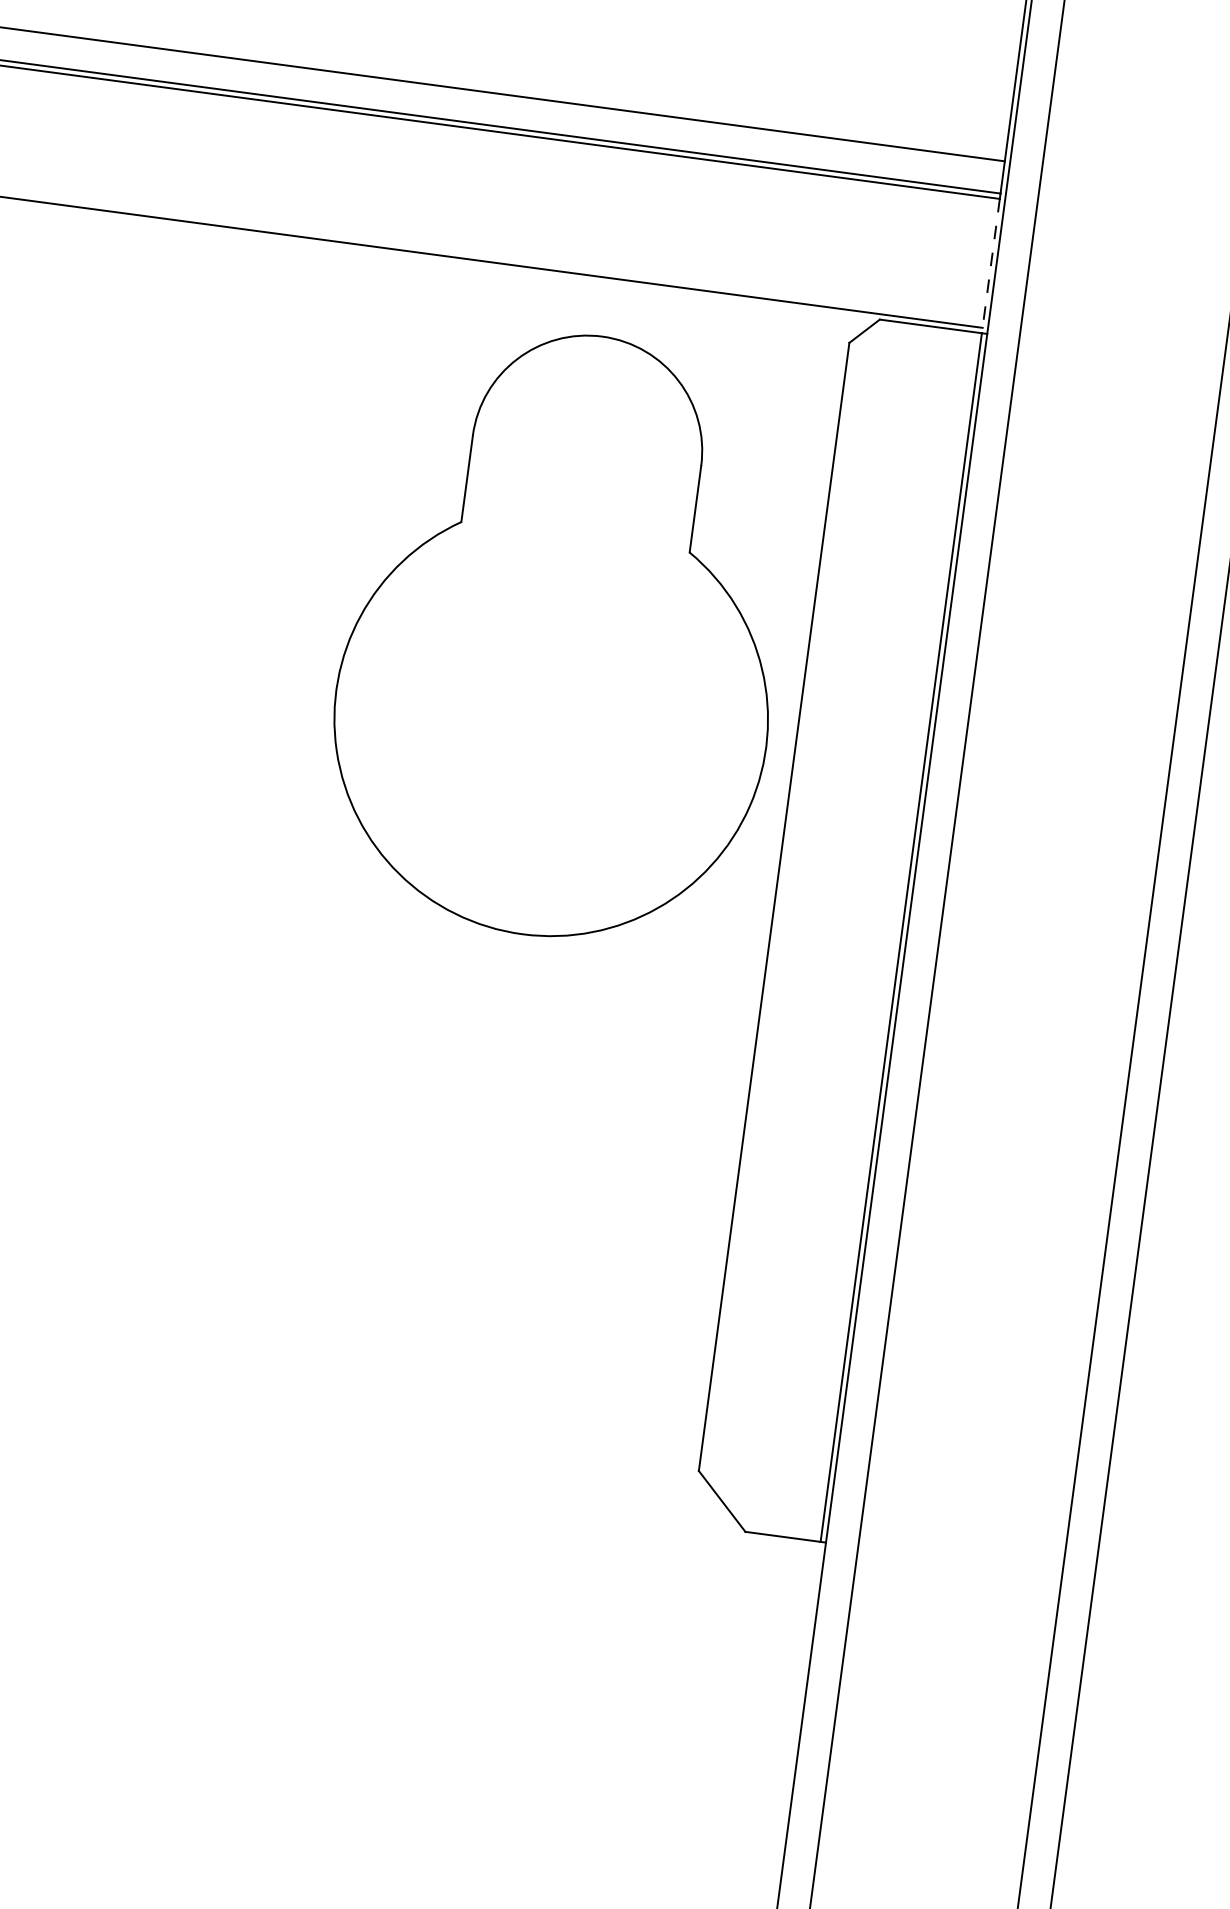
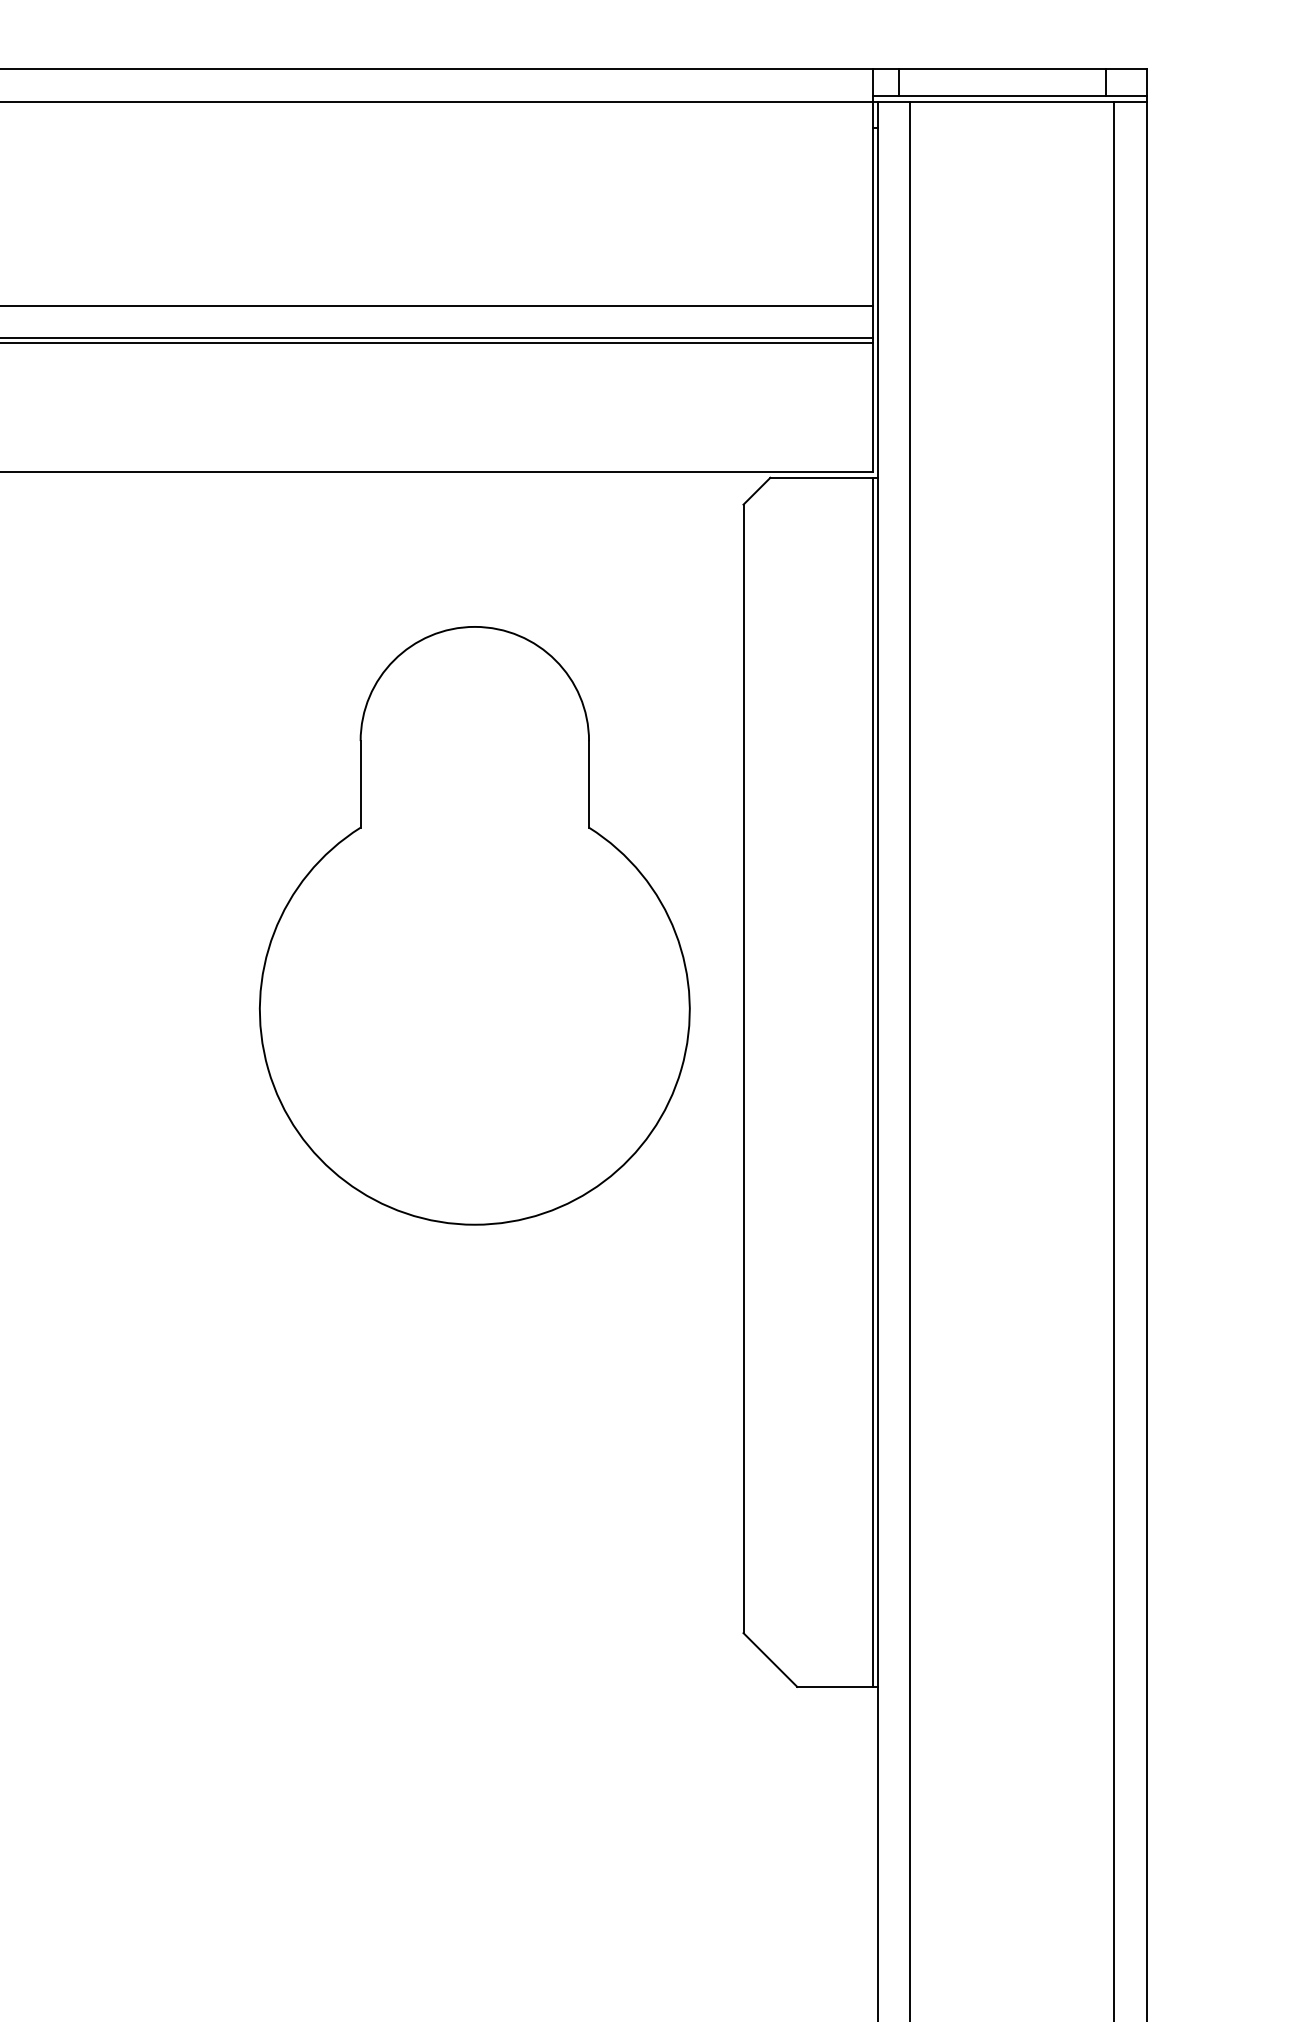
line: (991, 263) -> (872, 408), dashed -> solid
part: (562, 635) -> (474, 925), moved

